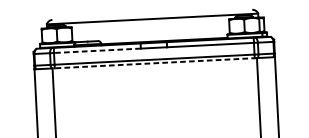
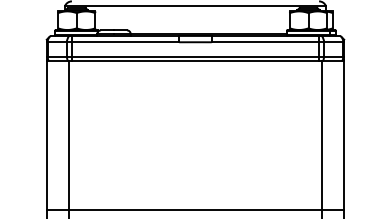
line: (97, 50) -> (125, 42), dashed -> solid
line: (153, 63) -> (194, 61), dashed -> solid

